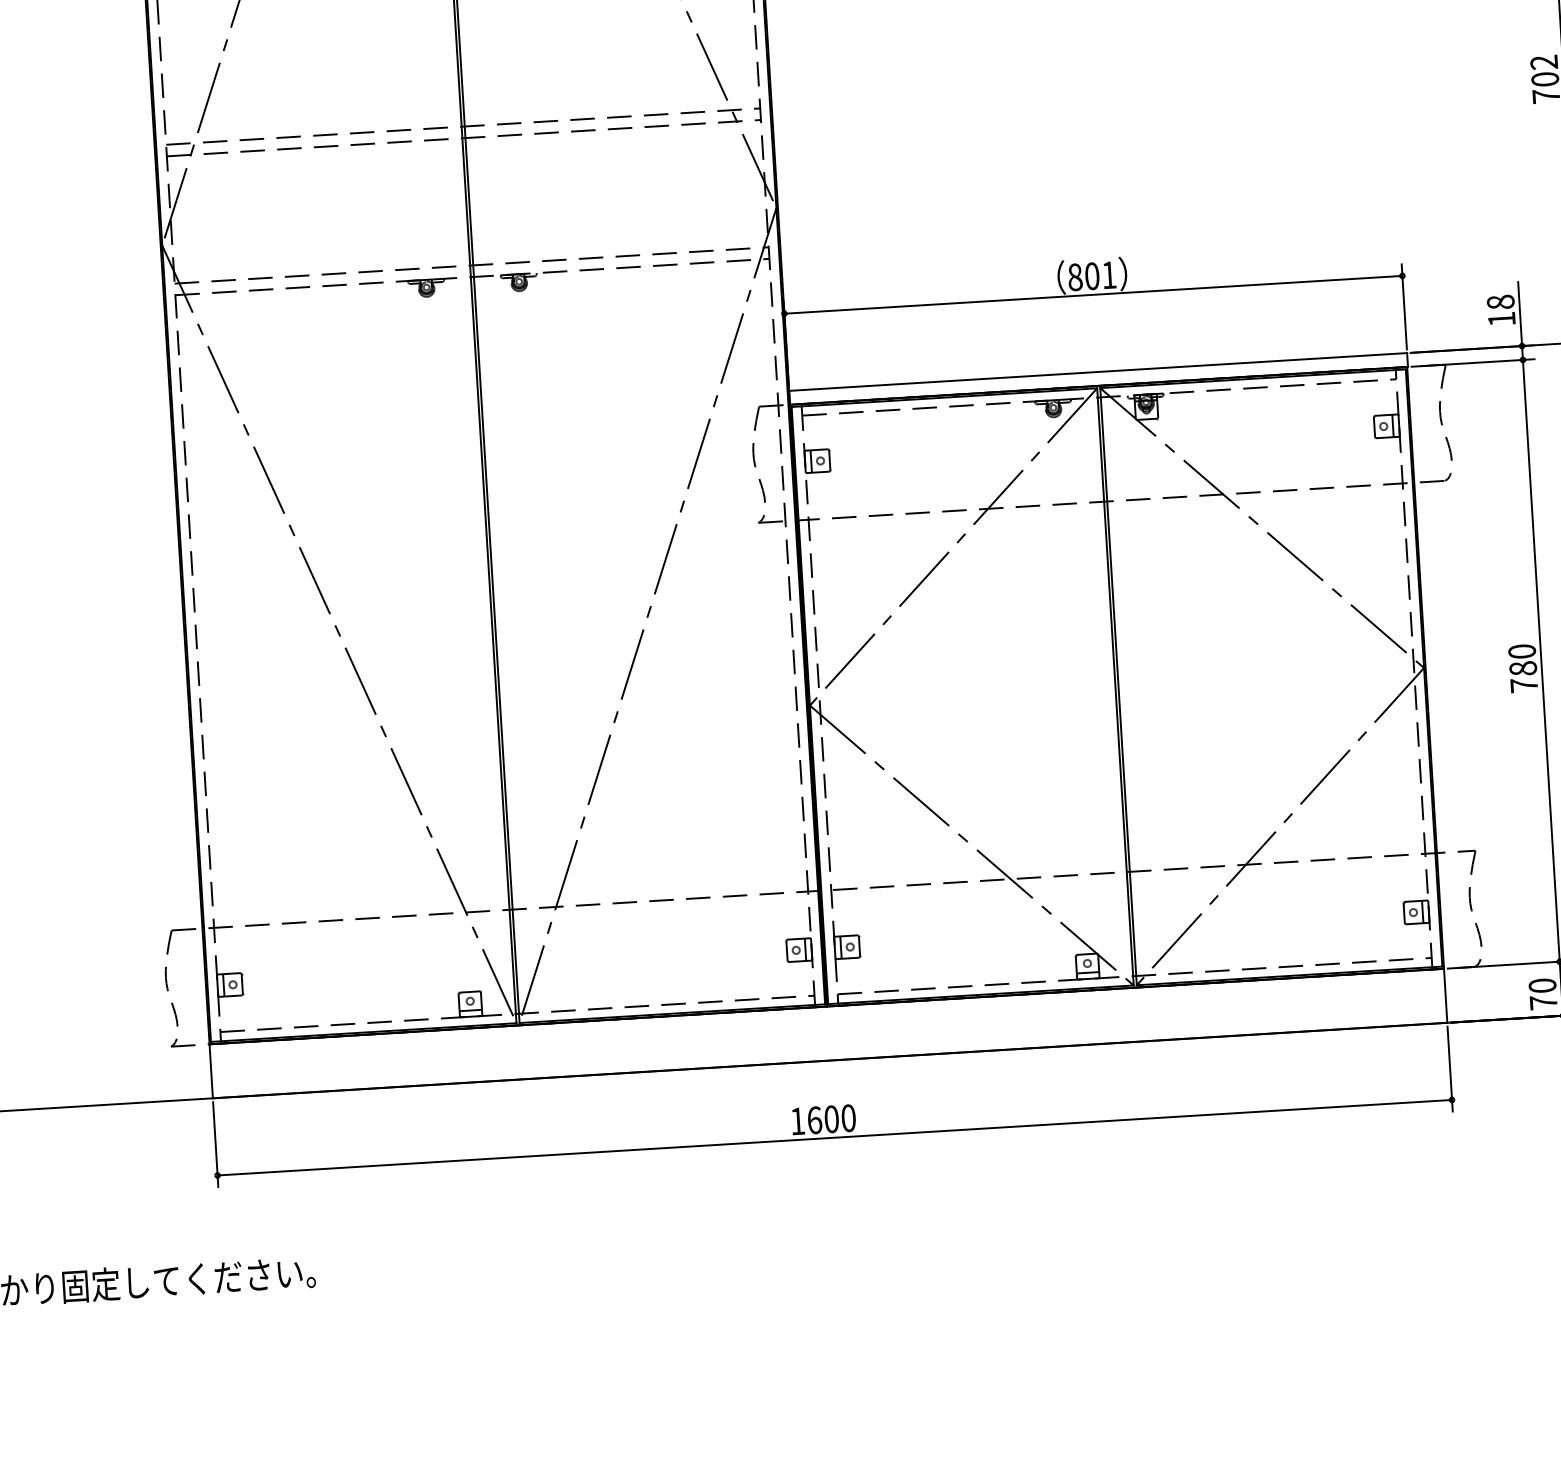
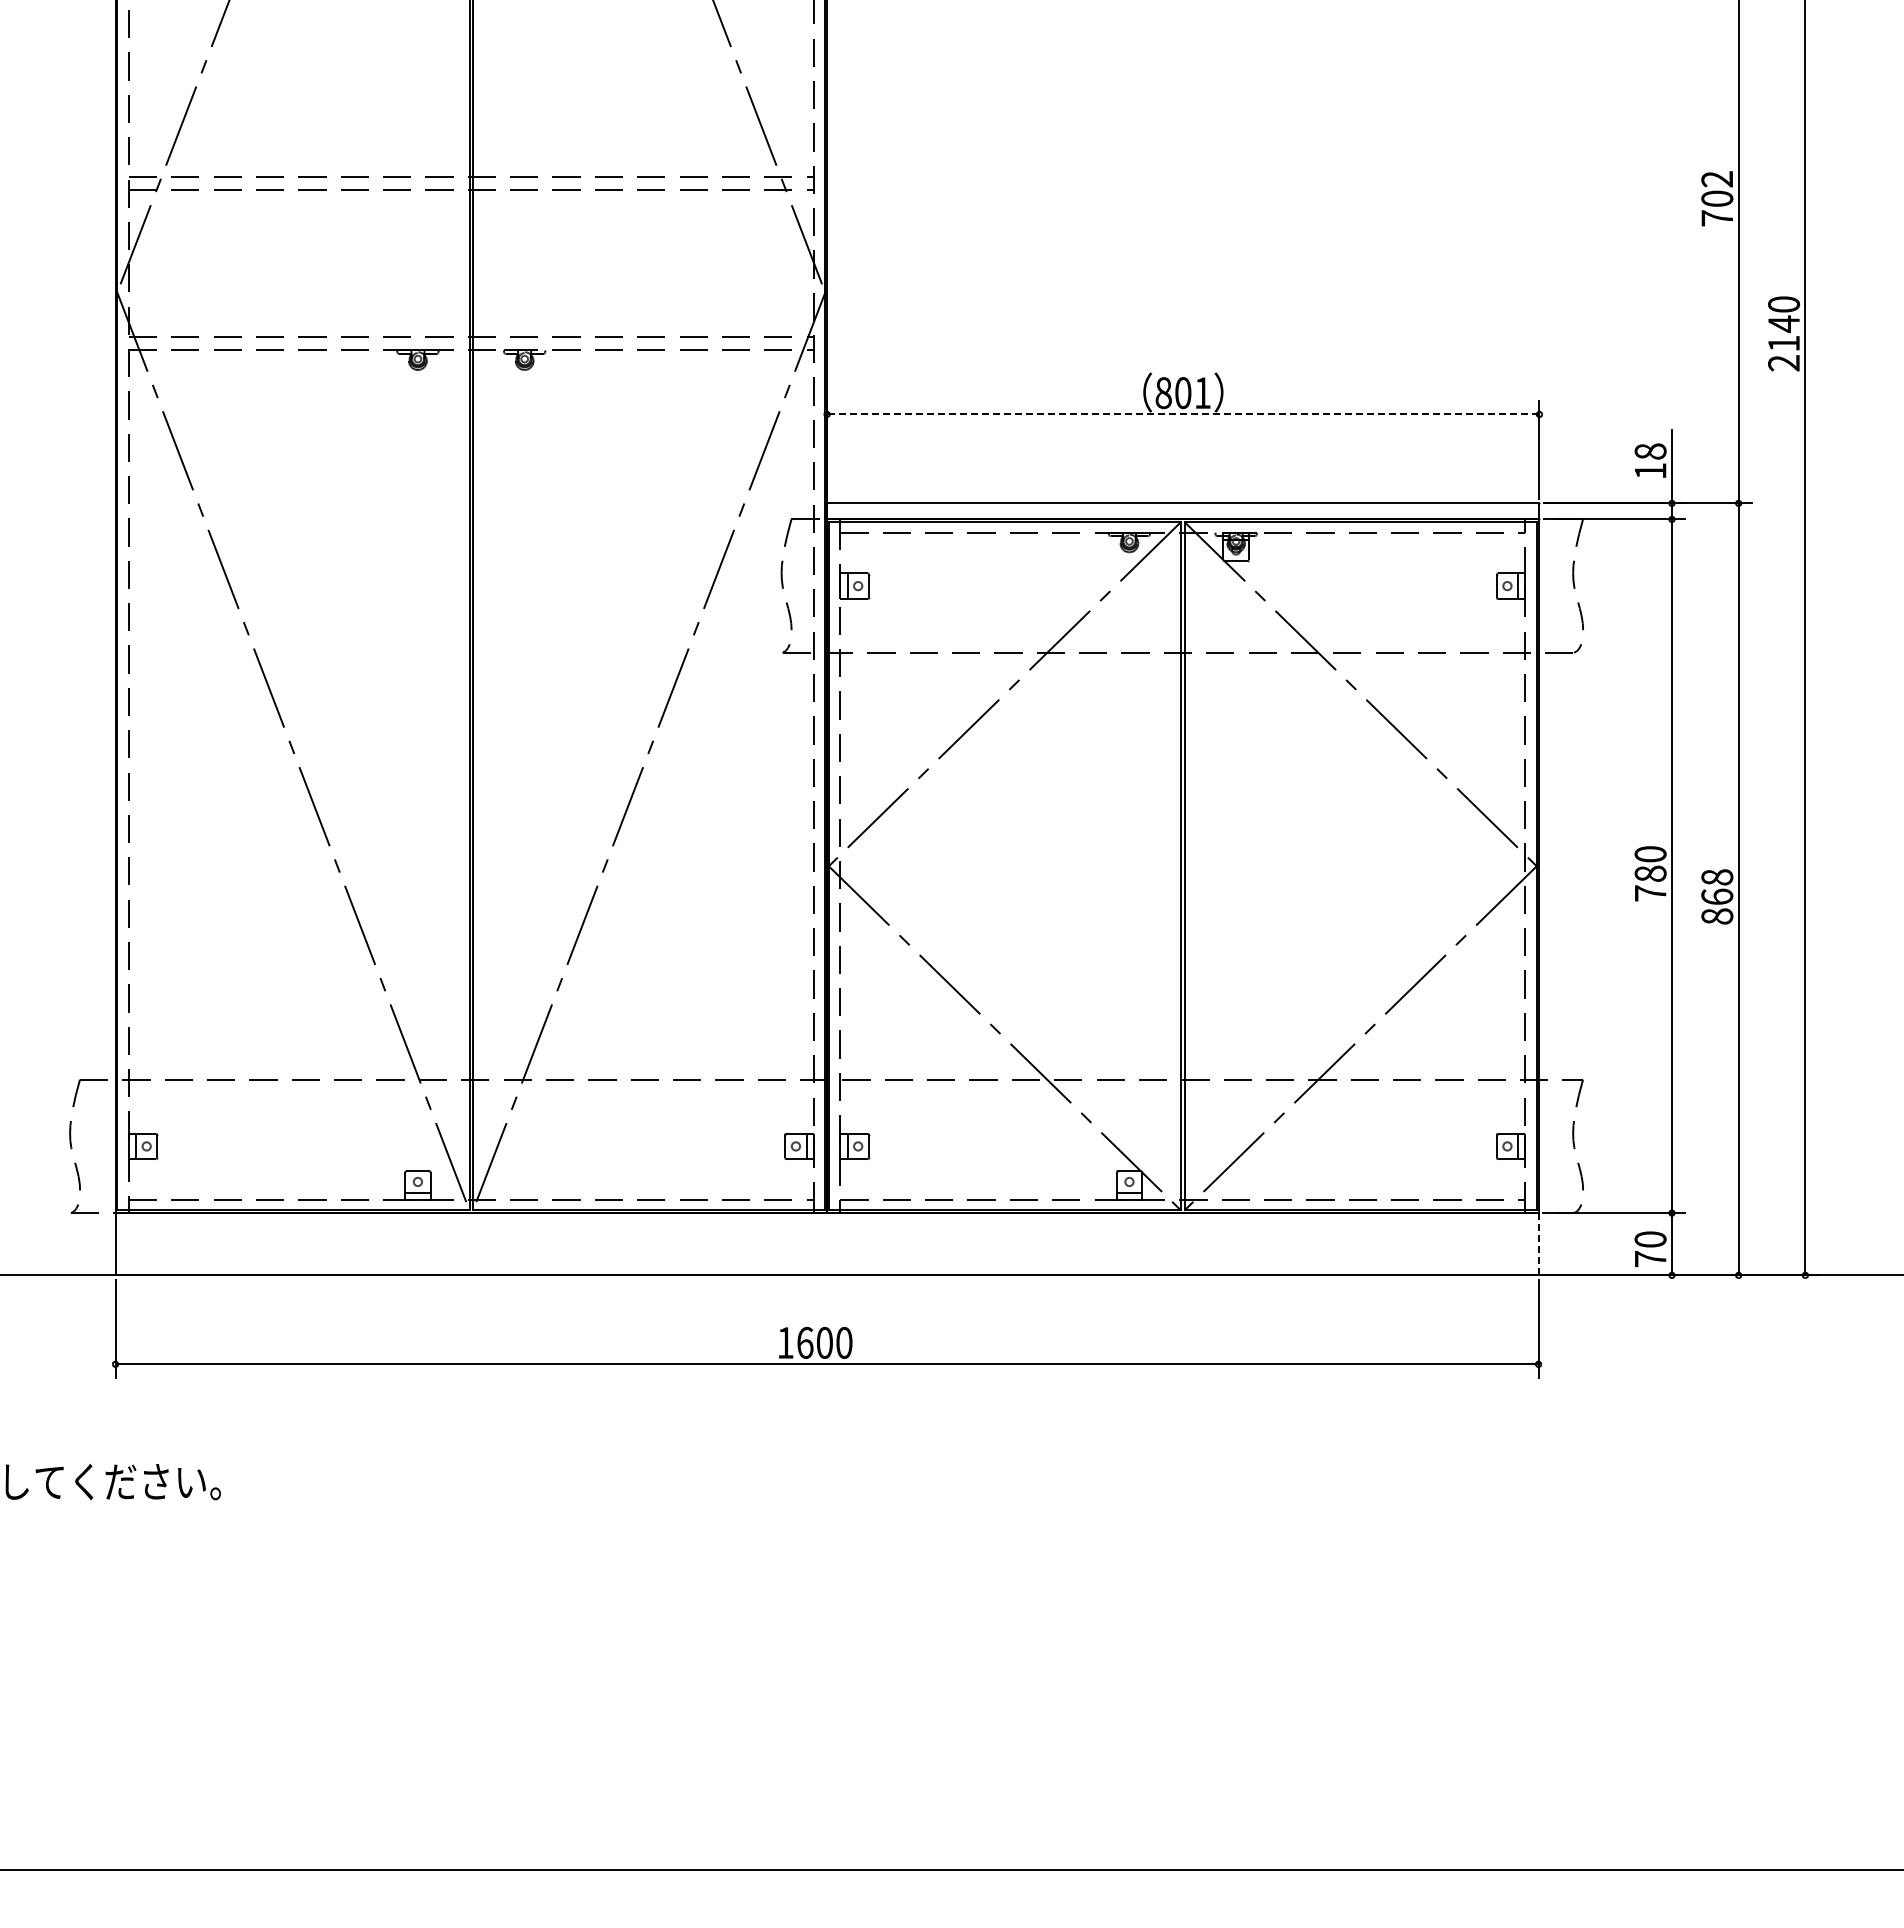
line: (1092, 294) -> (1182, 414), solid -> dashed
line: (1445, 996) -> (1538, 1244), solid -> dashed

